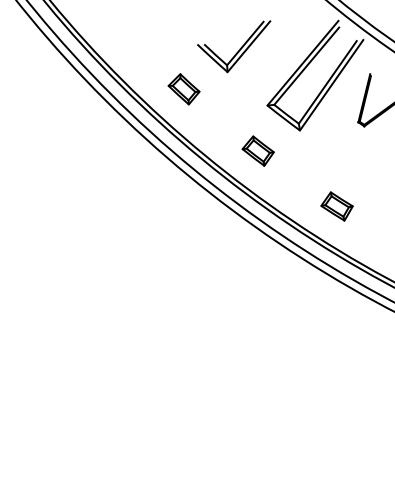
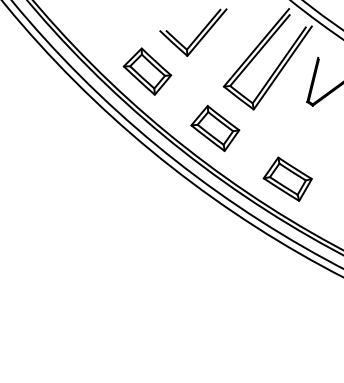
part: (183, 89) -> (146, 71), size x1.67
part: (258, 150) -> (215, 127), size x1.67
part: (336, 206) -> (287, 179), size x1.67

